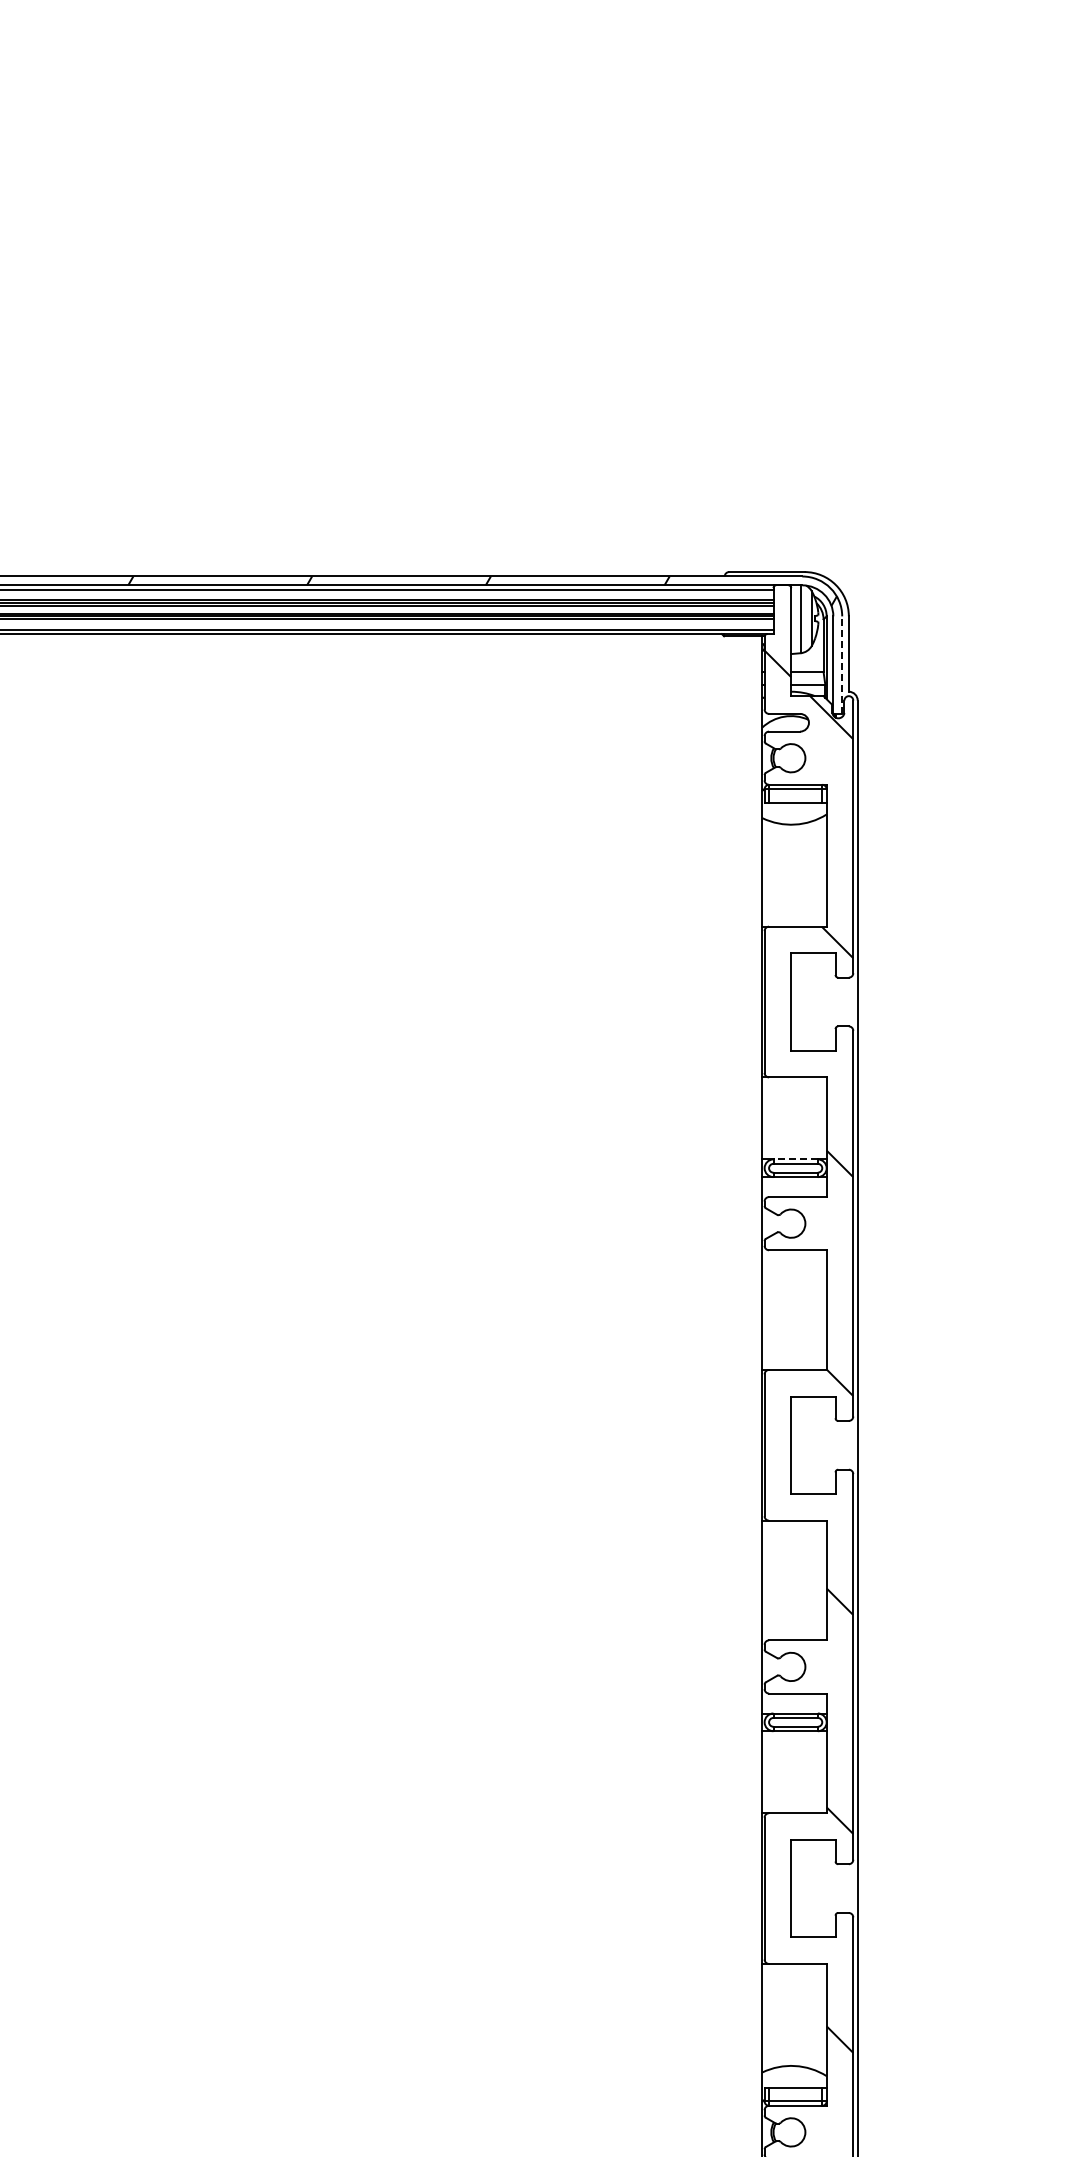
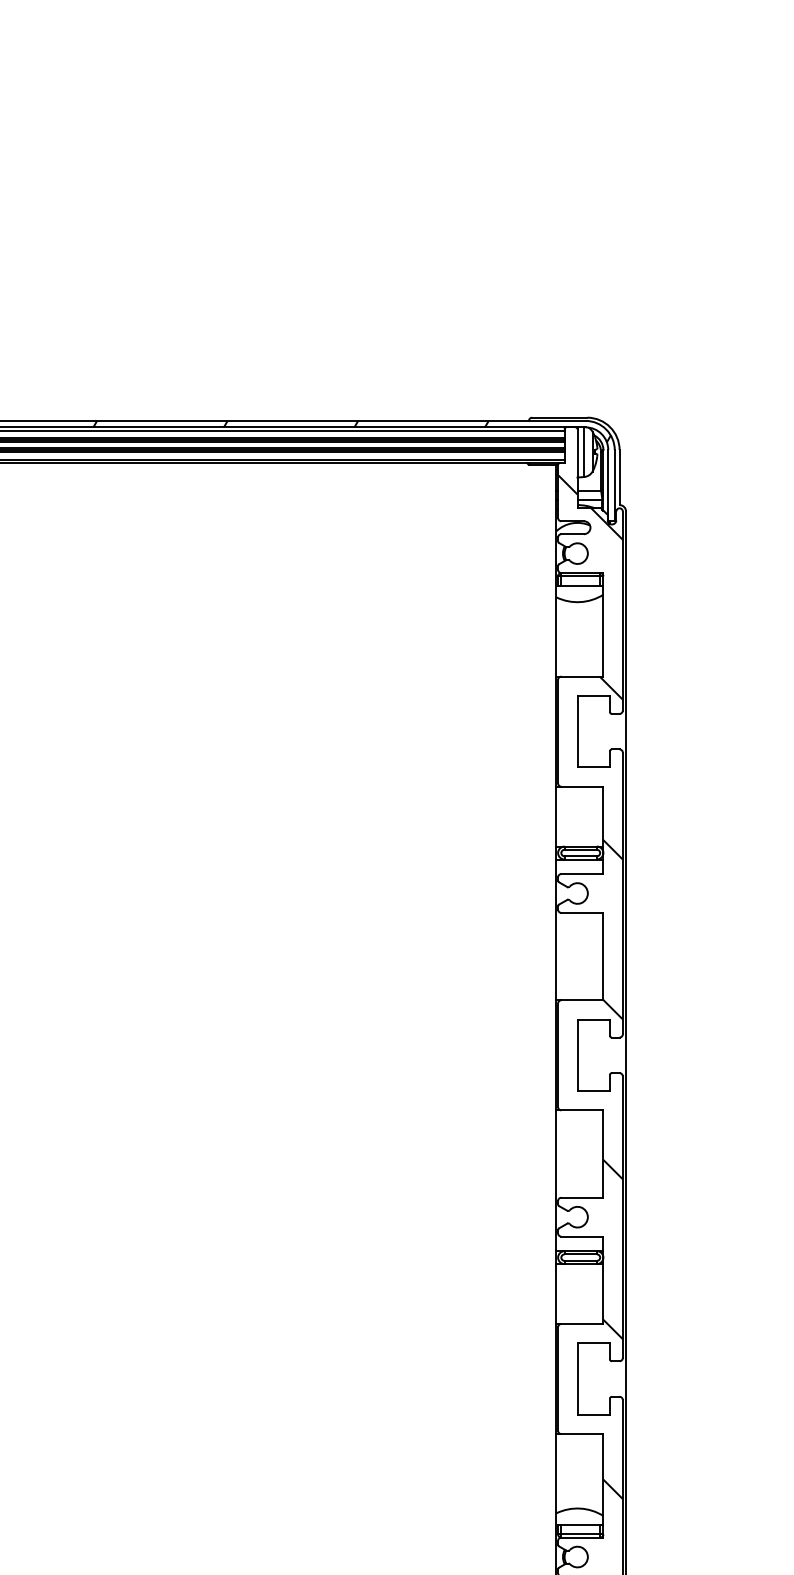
line: (842, 665) -> (614, 485), dashed -> solid
line: (795, 1159) -> (580, 846), dashed -> solid

